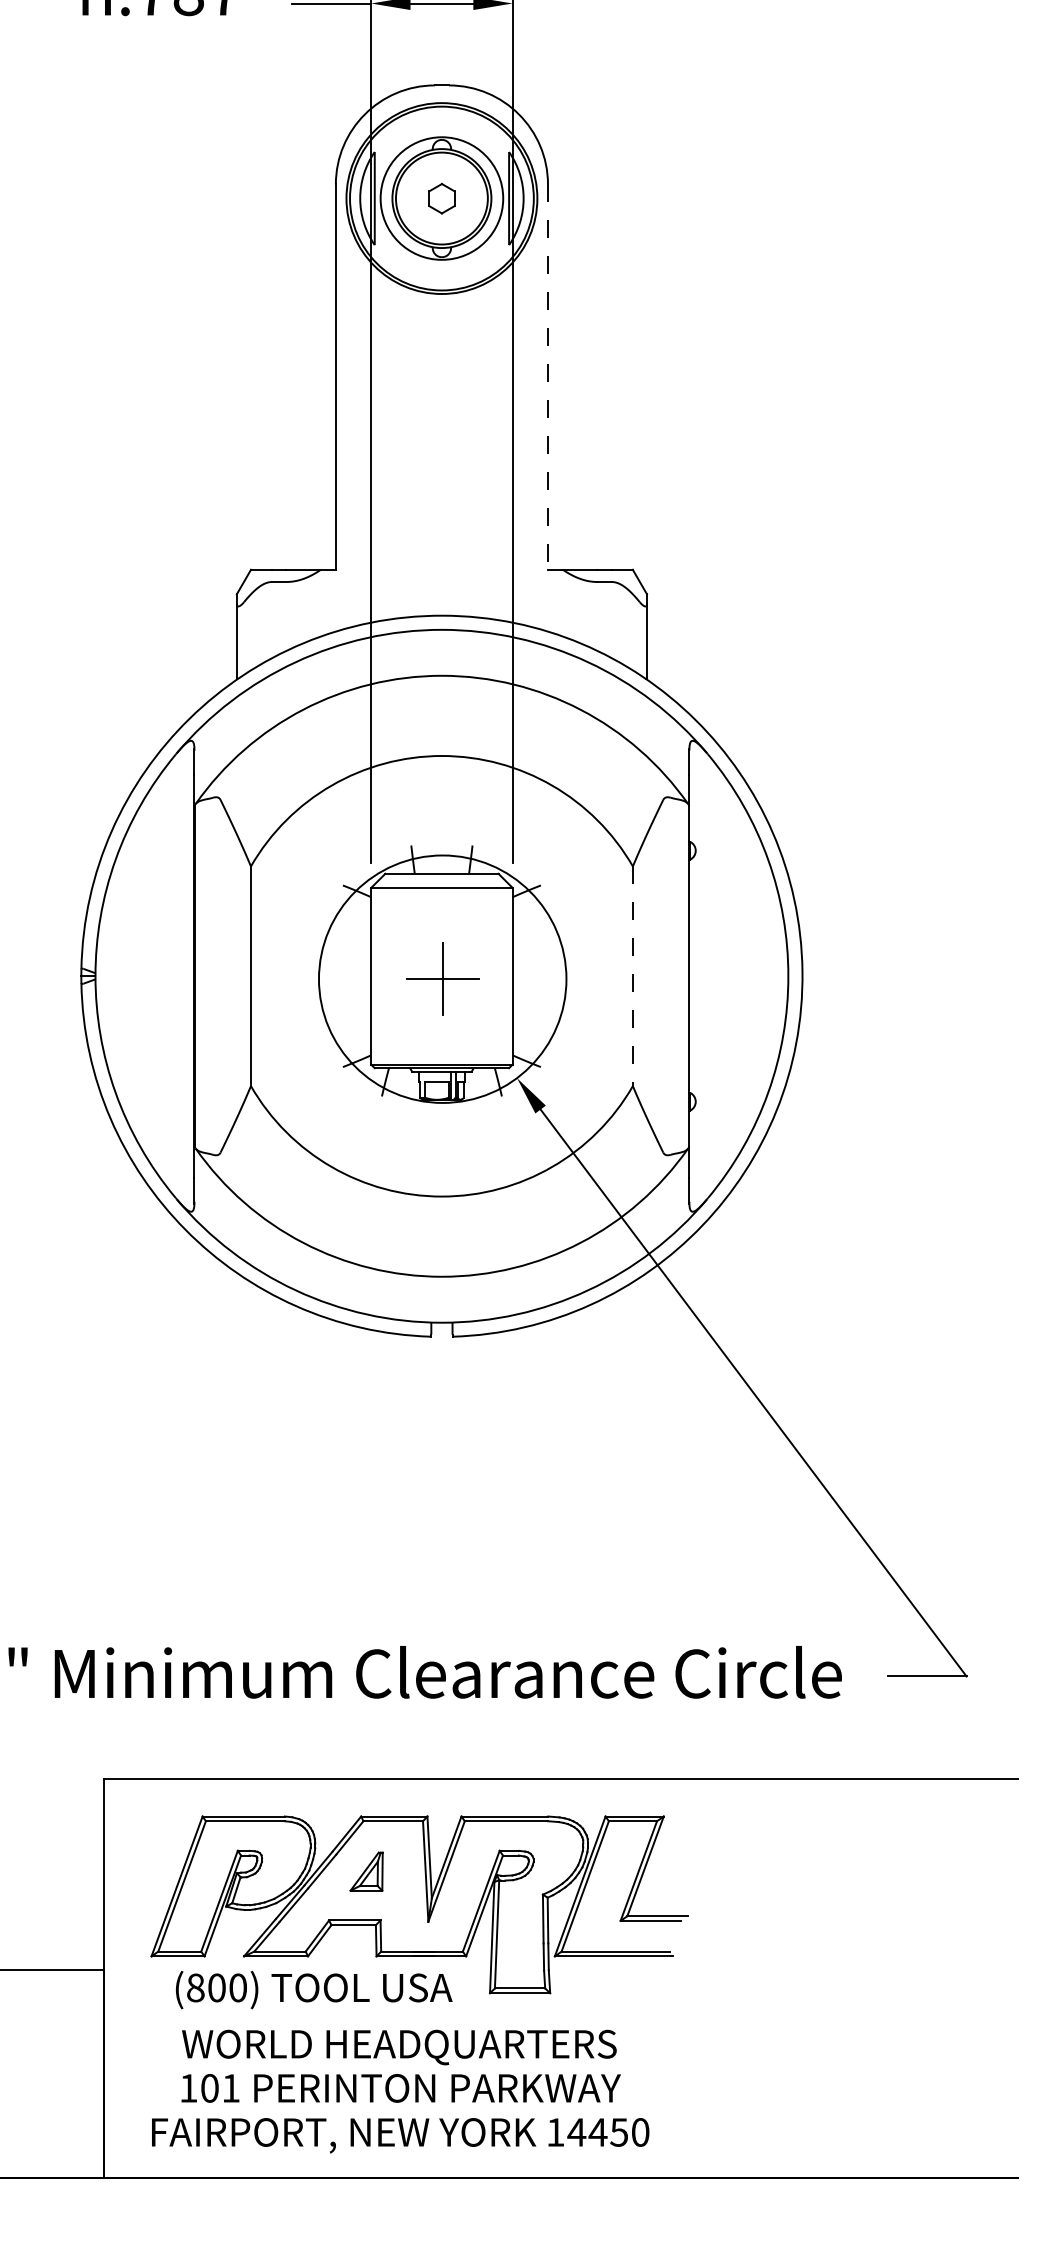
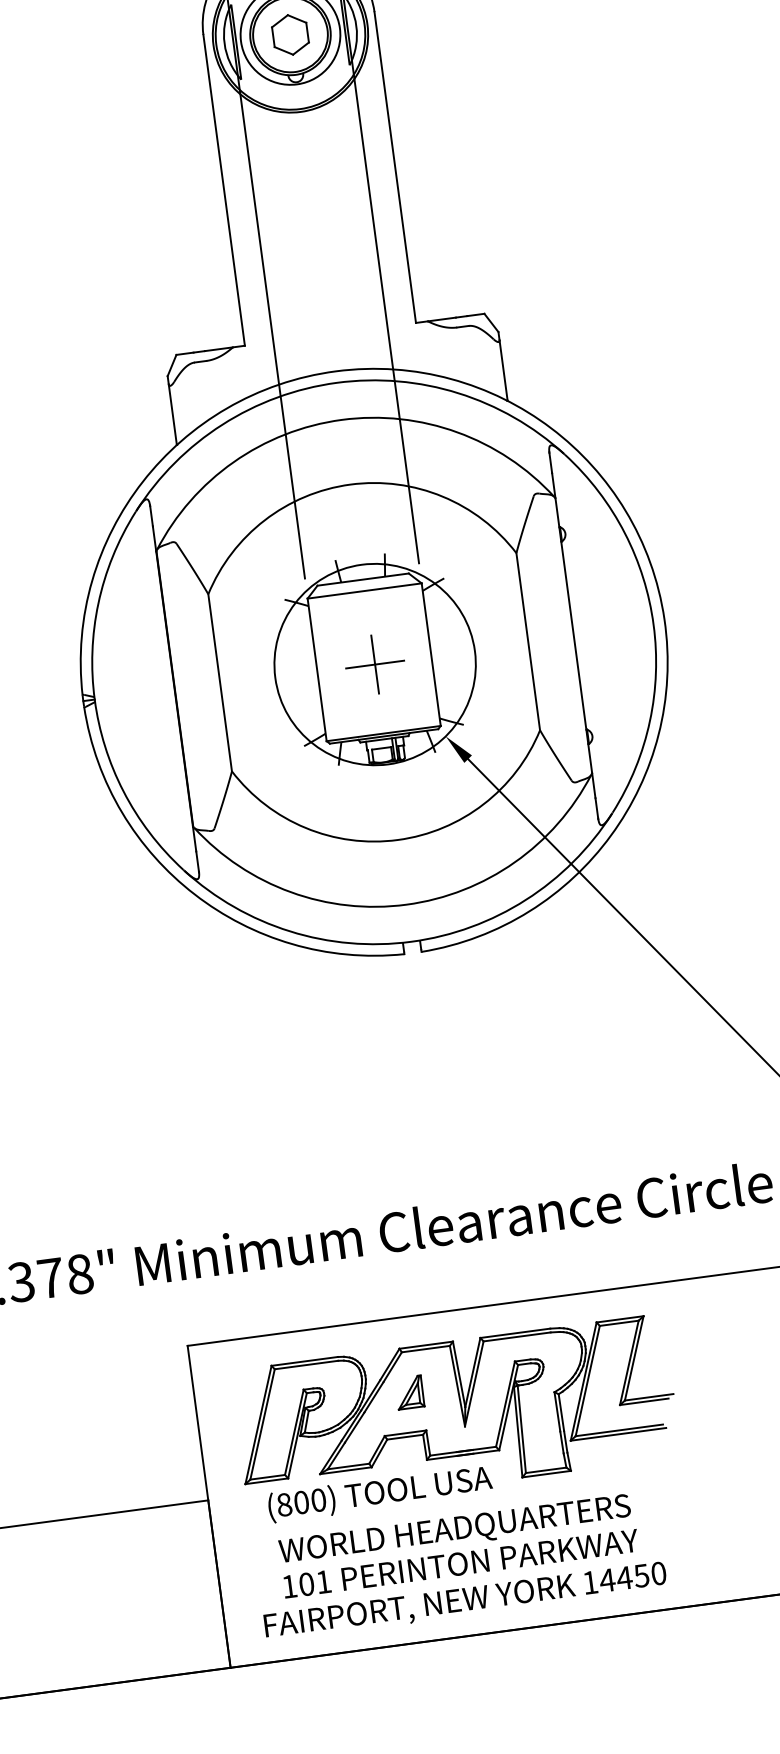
part: (441, 198) -> (290, 34), size x1.67
line: (547, 377) -> (394, 167), dashed -> solid
line: (632, 976) -> (527, 641), dashed -> solid

